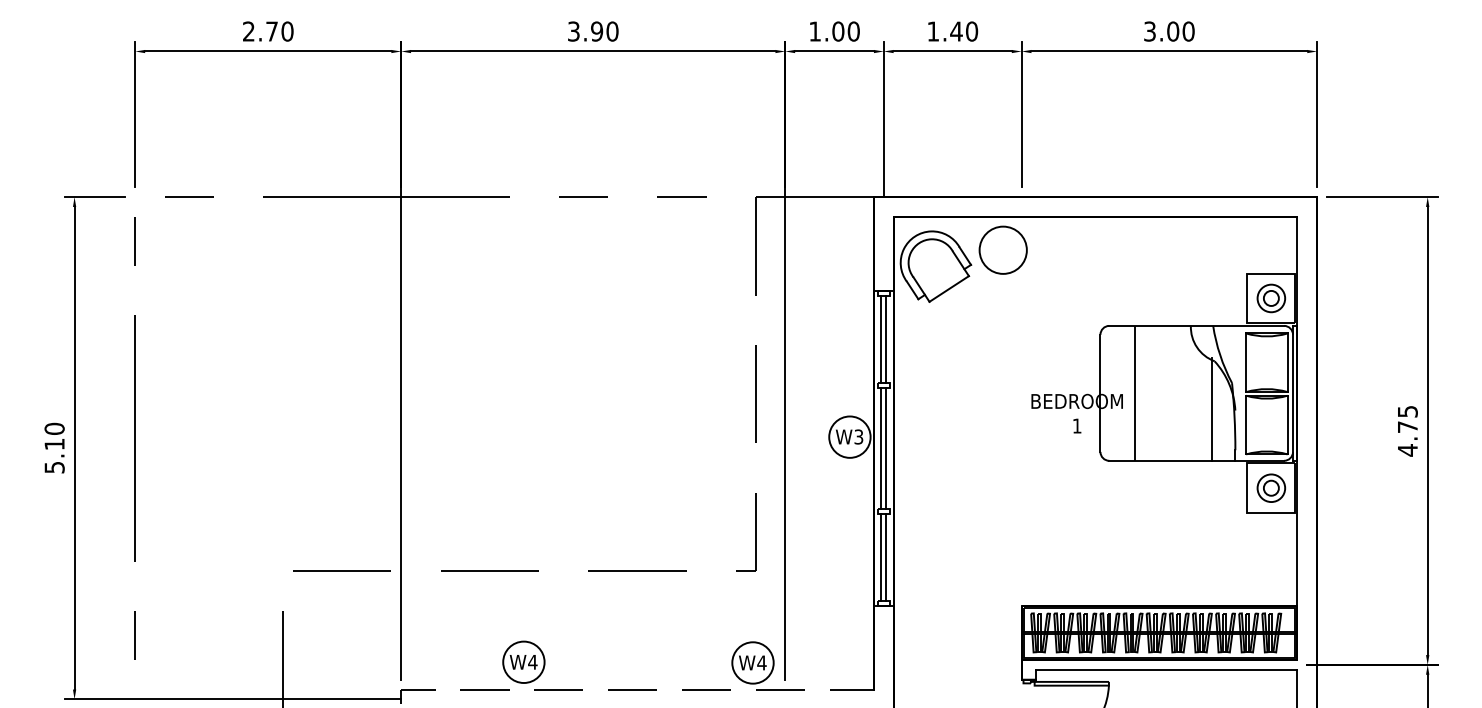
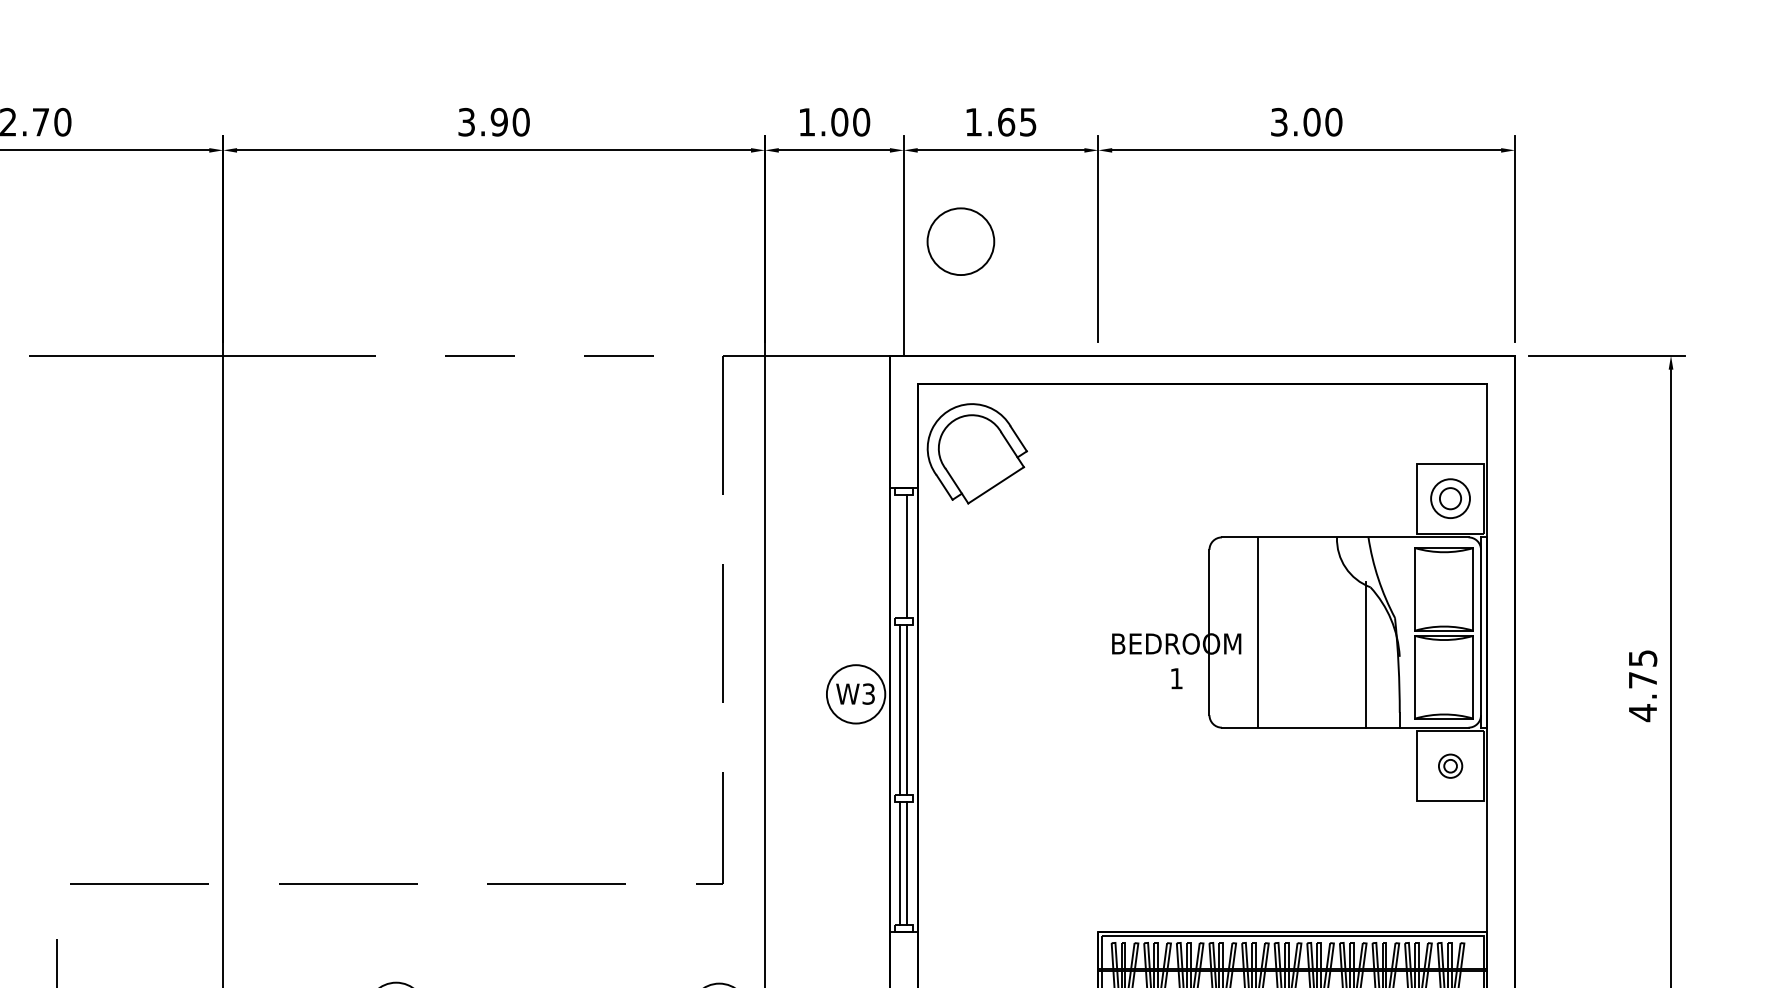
text: (964, 31) -> (1017, 122), 1.40 -> 1.65
circle: (1002, 249) -> (959, 240), moved
line: (881, 338) -> (900, 555), removed
part: (1271, 487) -> (1450, 765), size x0.6

